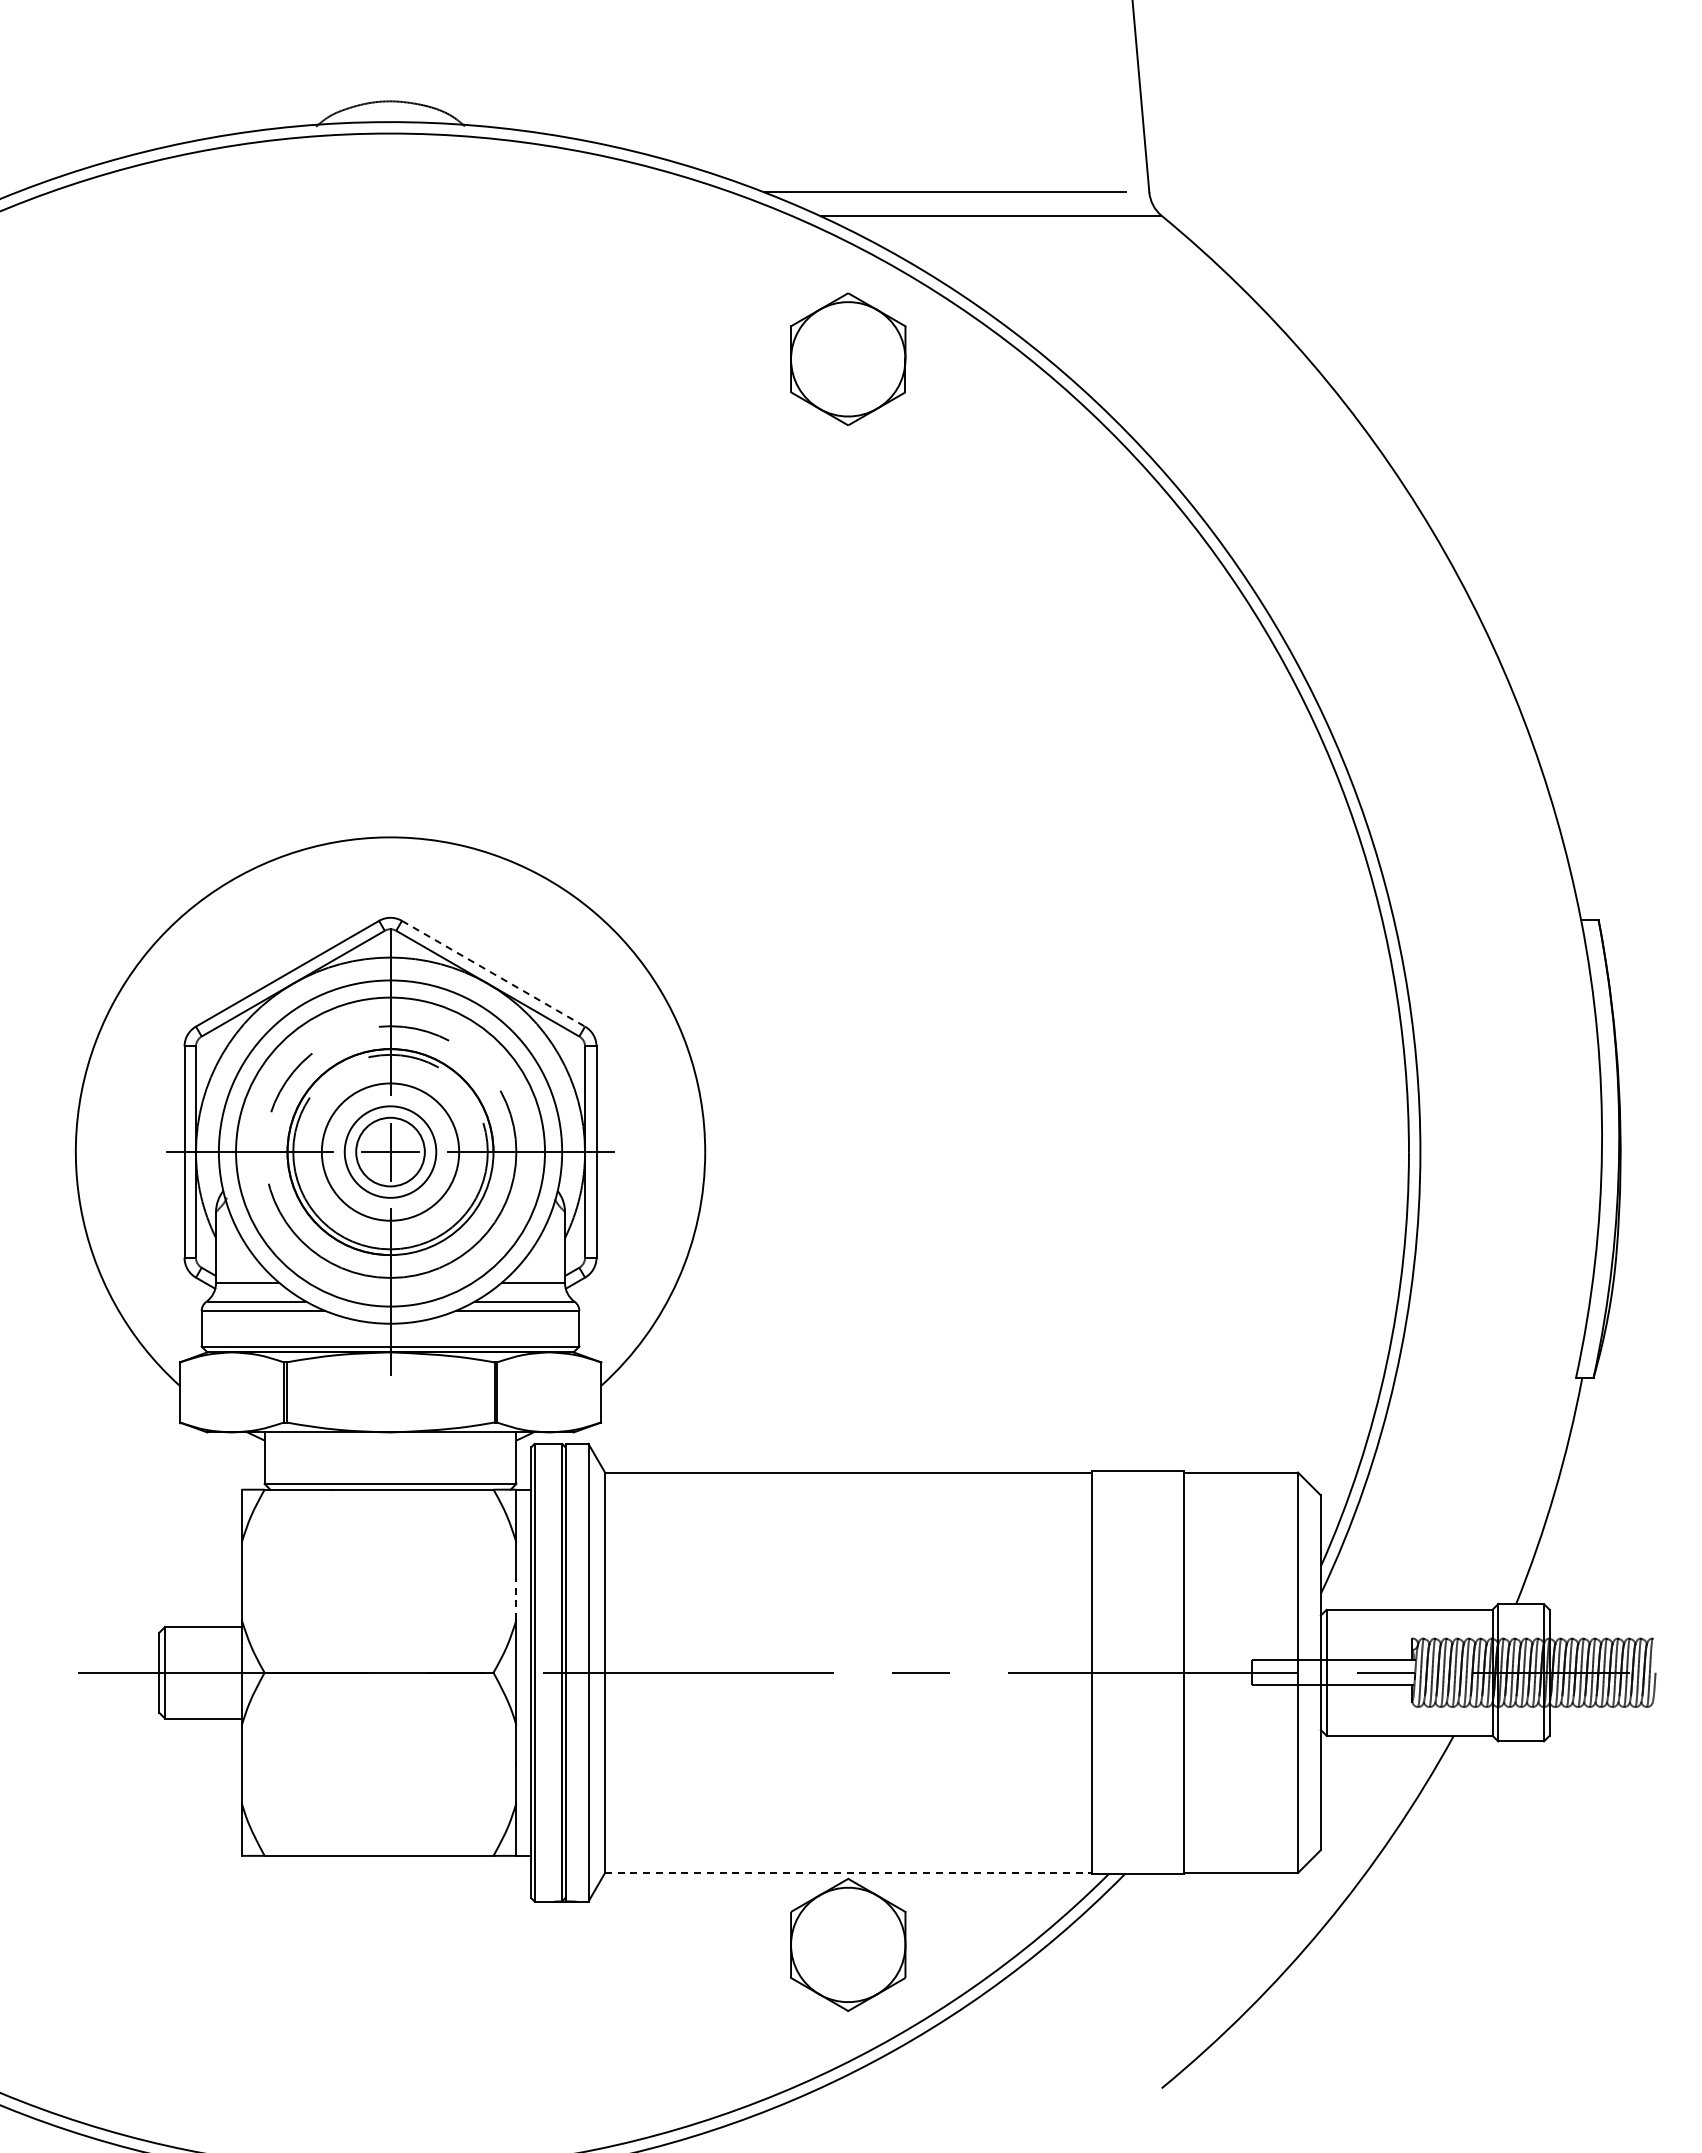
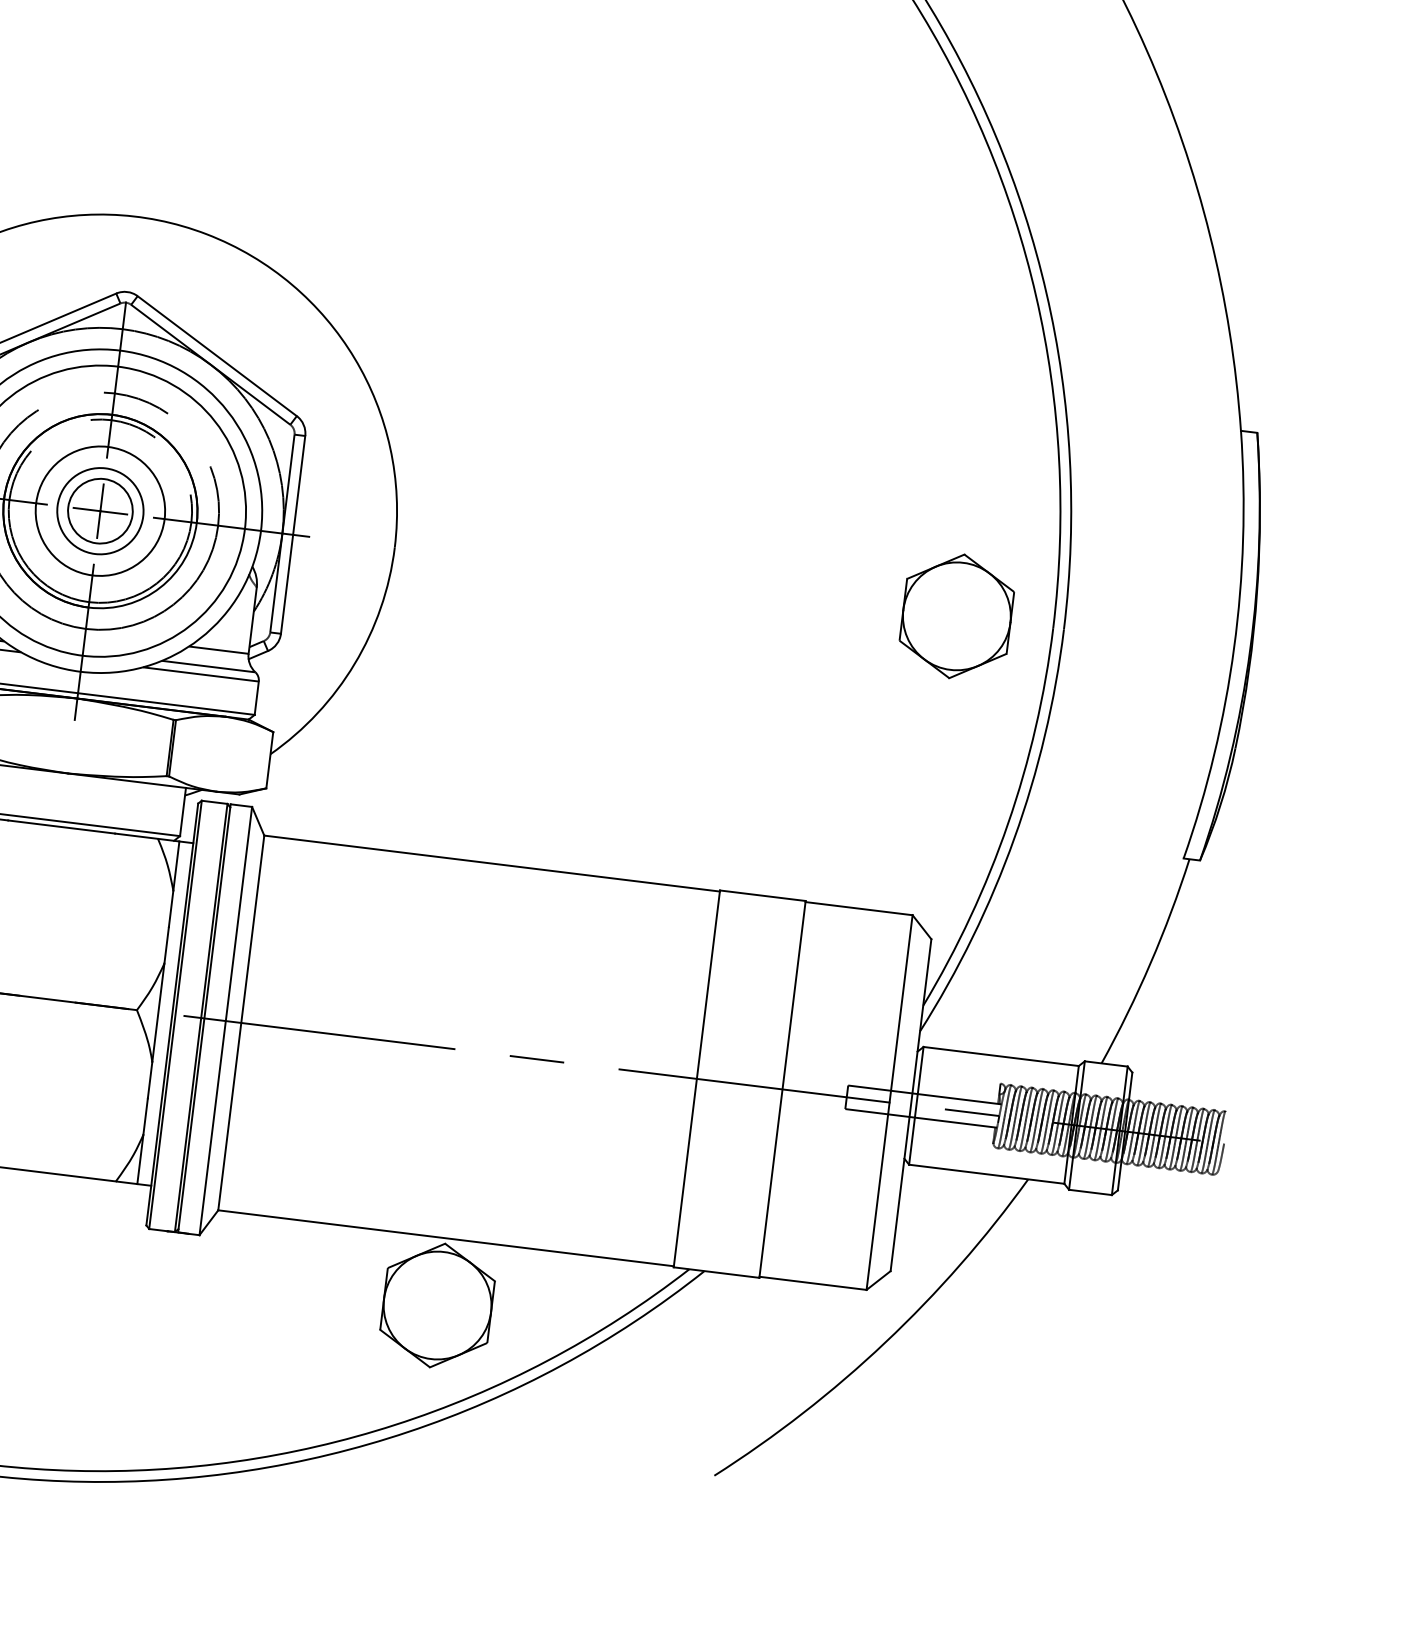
line: (493, 973) -> (217, 355), dashed -> solid
part: (1305, 1152) -> (956, 616), added
line: (516, 1600) -> (166, 945), dashed -> solid
line: (849, 1873) -> (446, 1238), dashed -> solid

